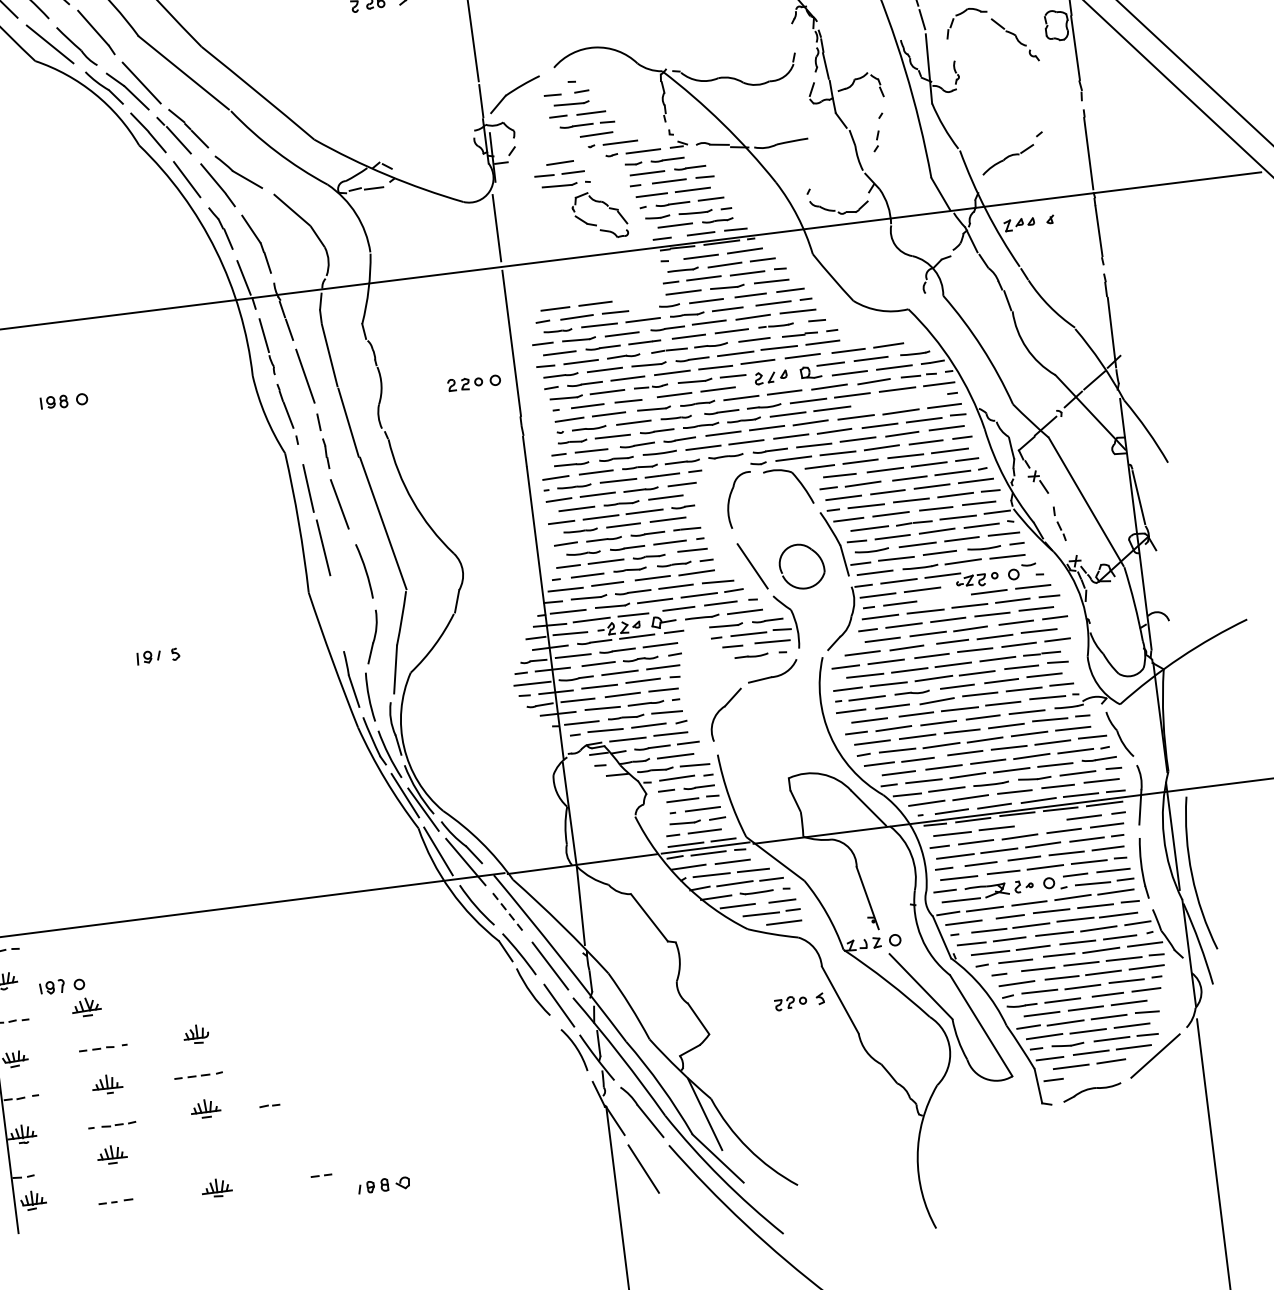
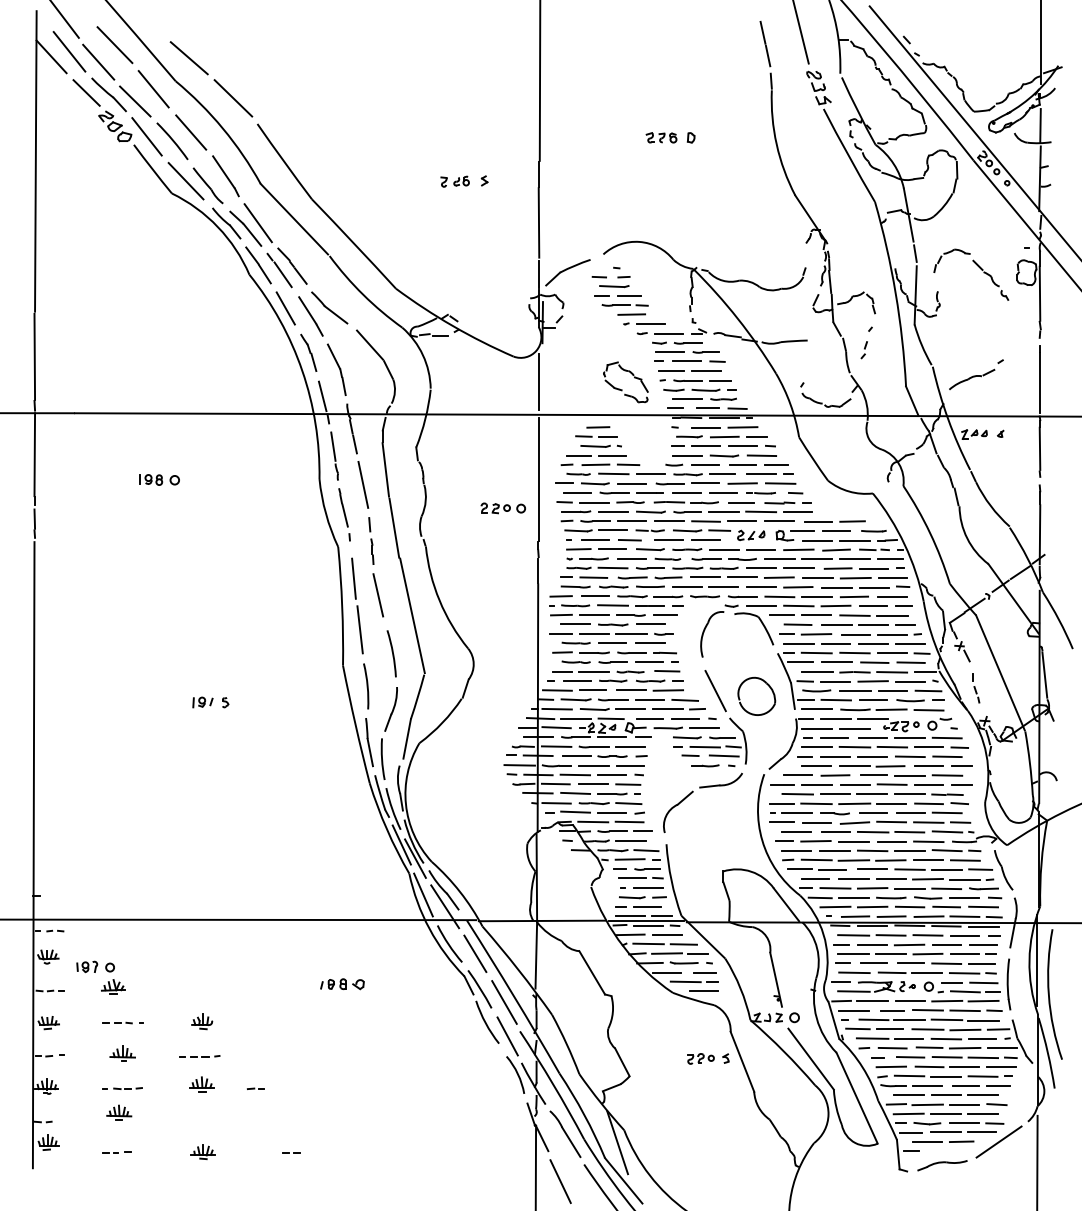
part: (561, 173) -> (598, 436), moved
line: (895, 400) -> (852, 568), added
line: (946, 597) -> (873, 737), added
arc: (339, 613) -> (366, 686), added
line: (1039, 822) -> (927, 935), added
line: (508, 913) -> (475, 954), dashed -> solid
part: (384, 1185) -> (342, 984), moved

